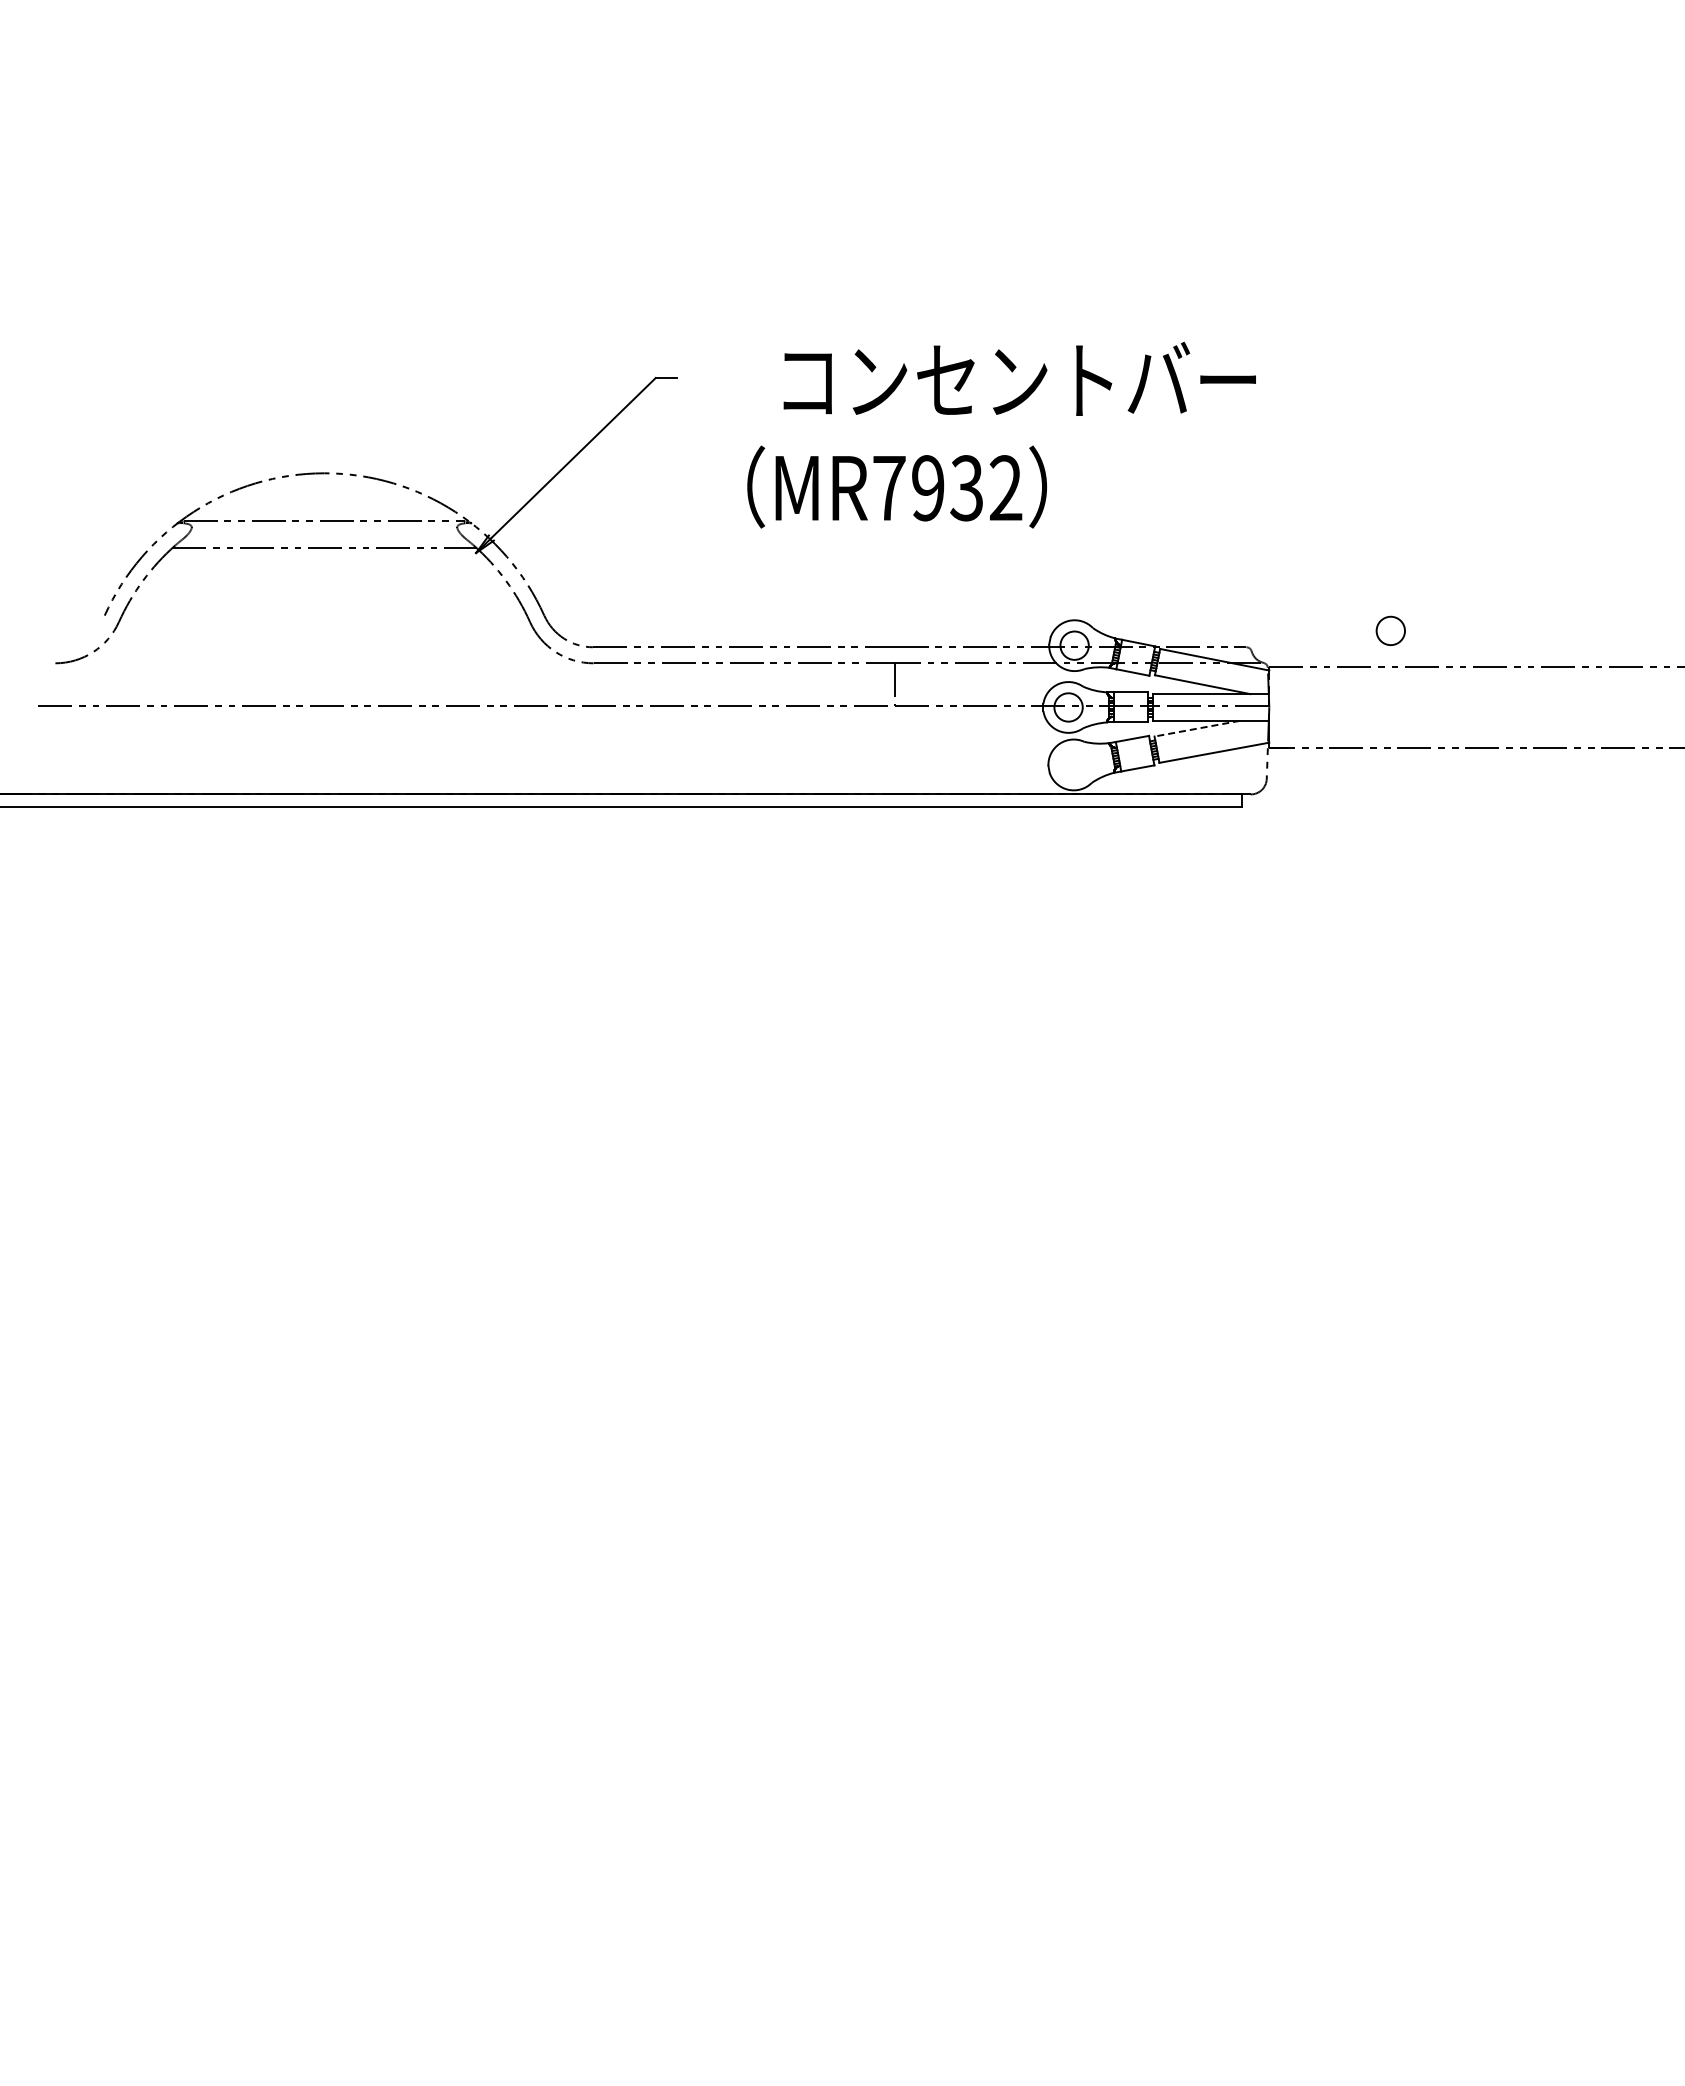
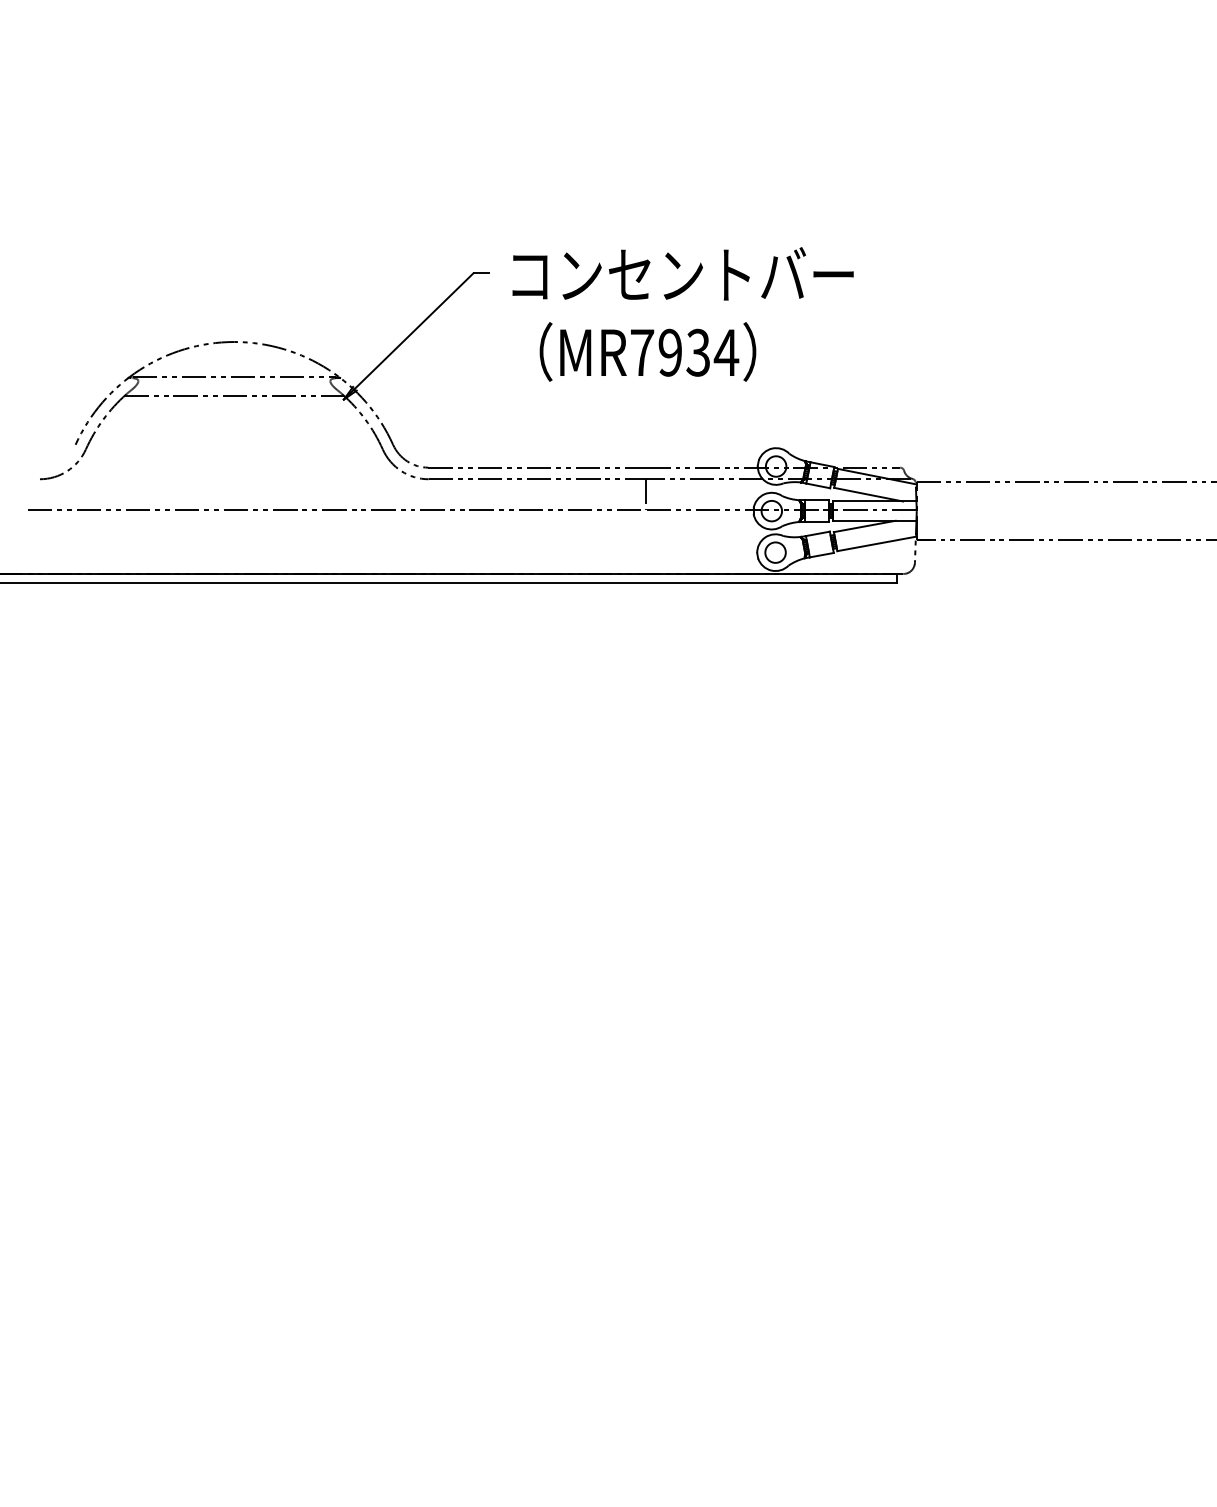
text: (1019, 378) -> (682, 273), moved
text: (1005, 487) -> (726, 352), MR7932 -> MR7934
circle: (1390, 630) -> (775, 552), moved
line: (1196, 728) -> (864, 526), dashed -> solid

